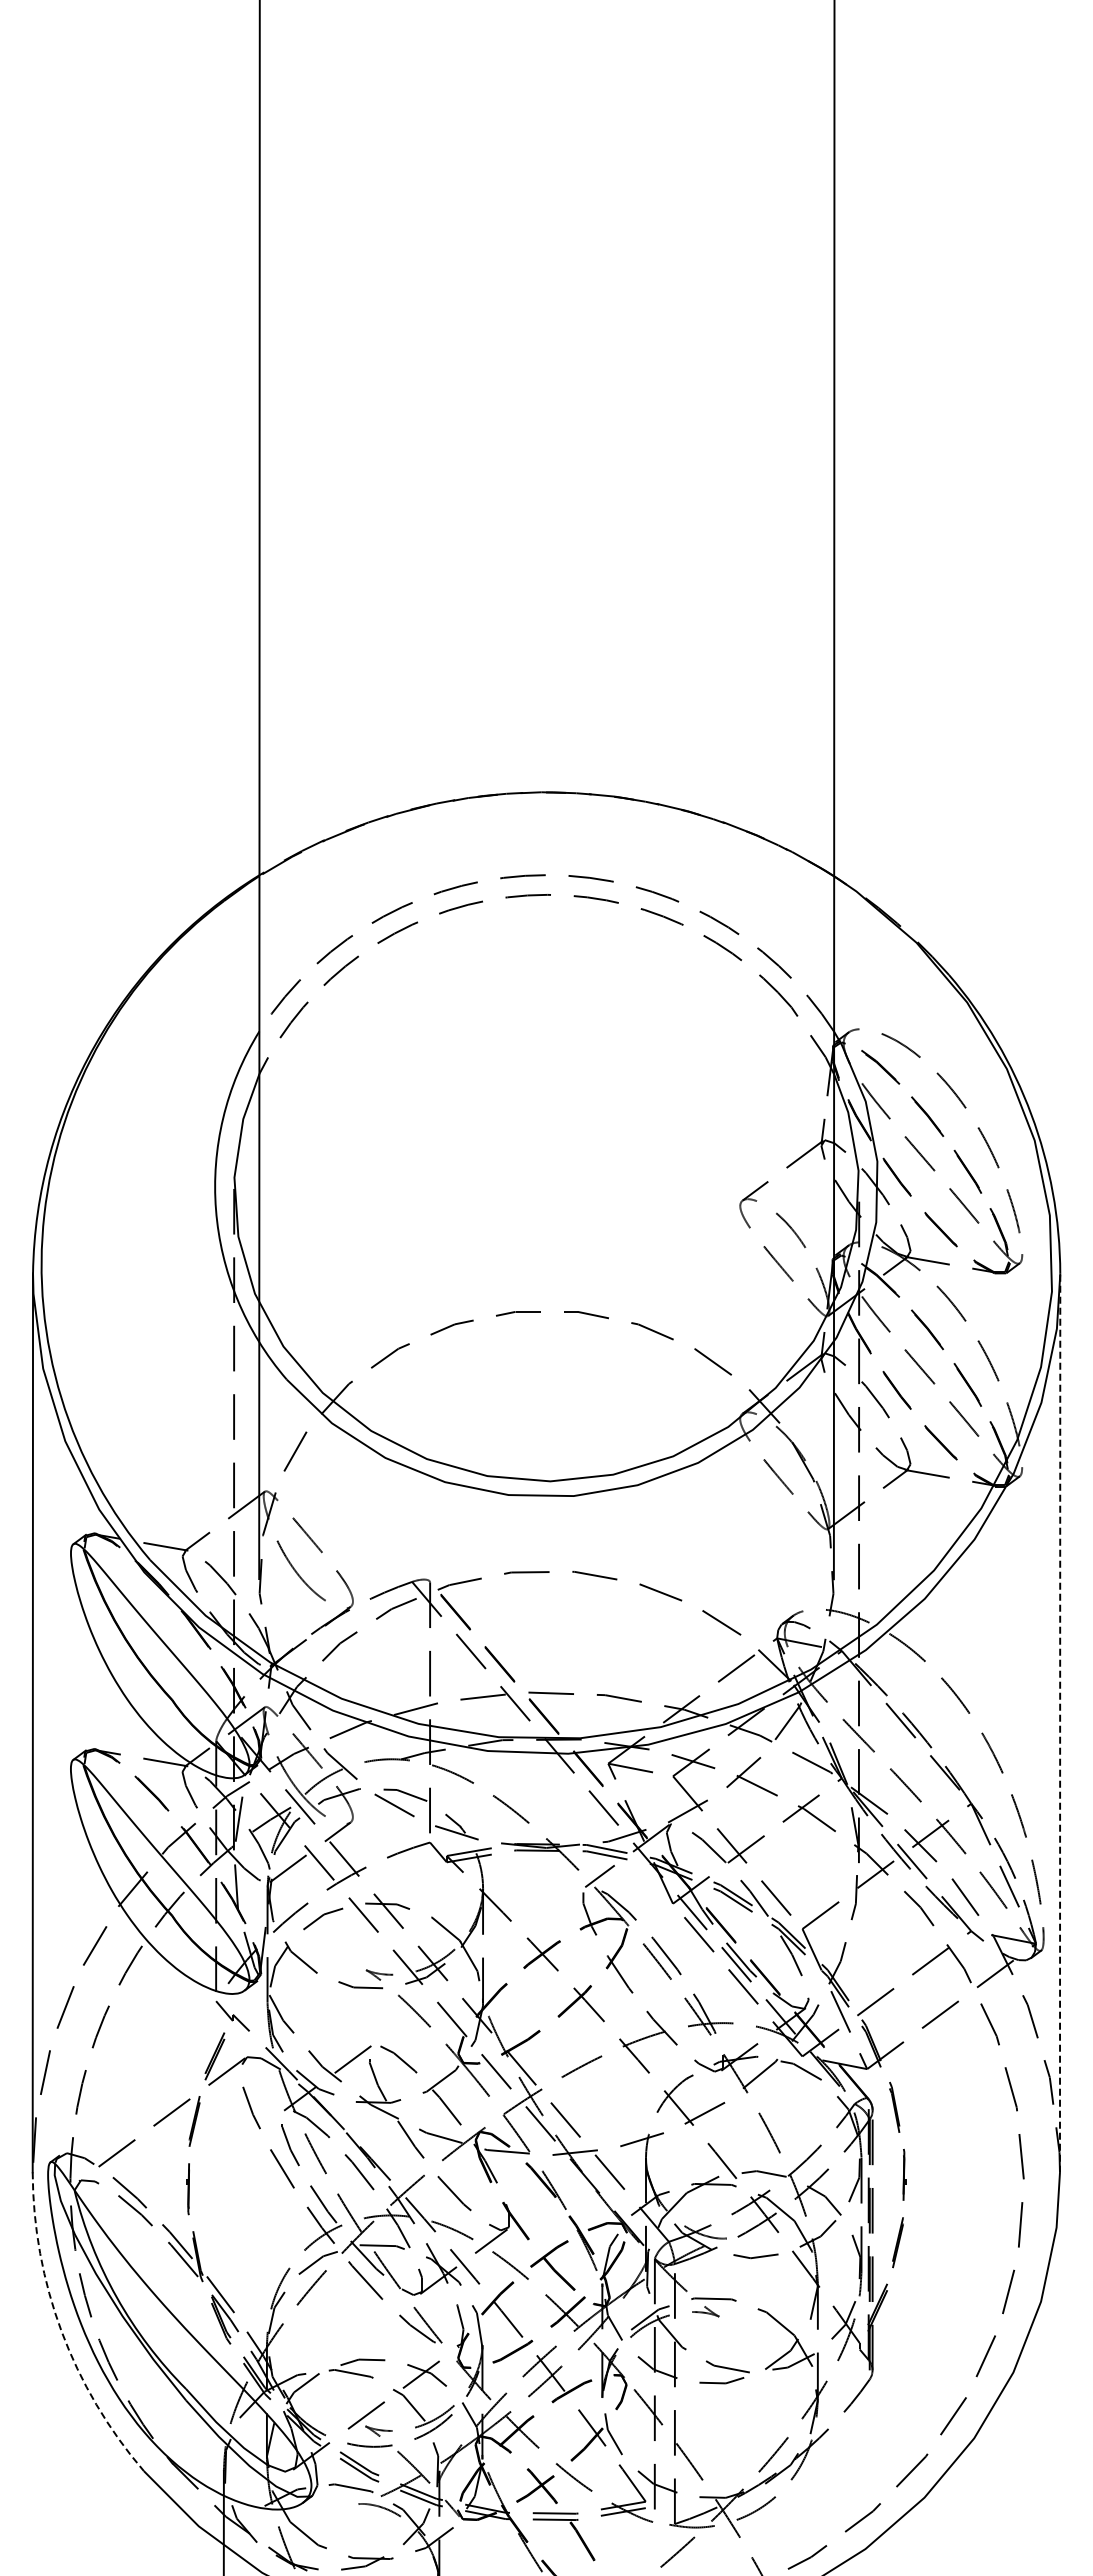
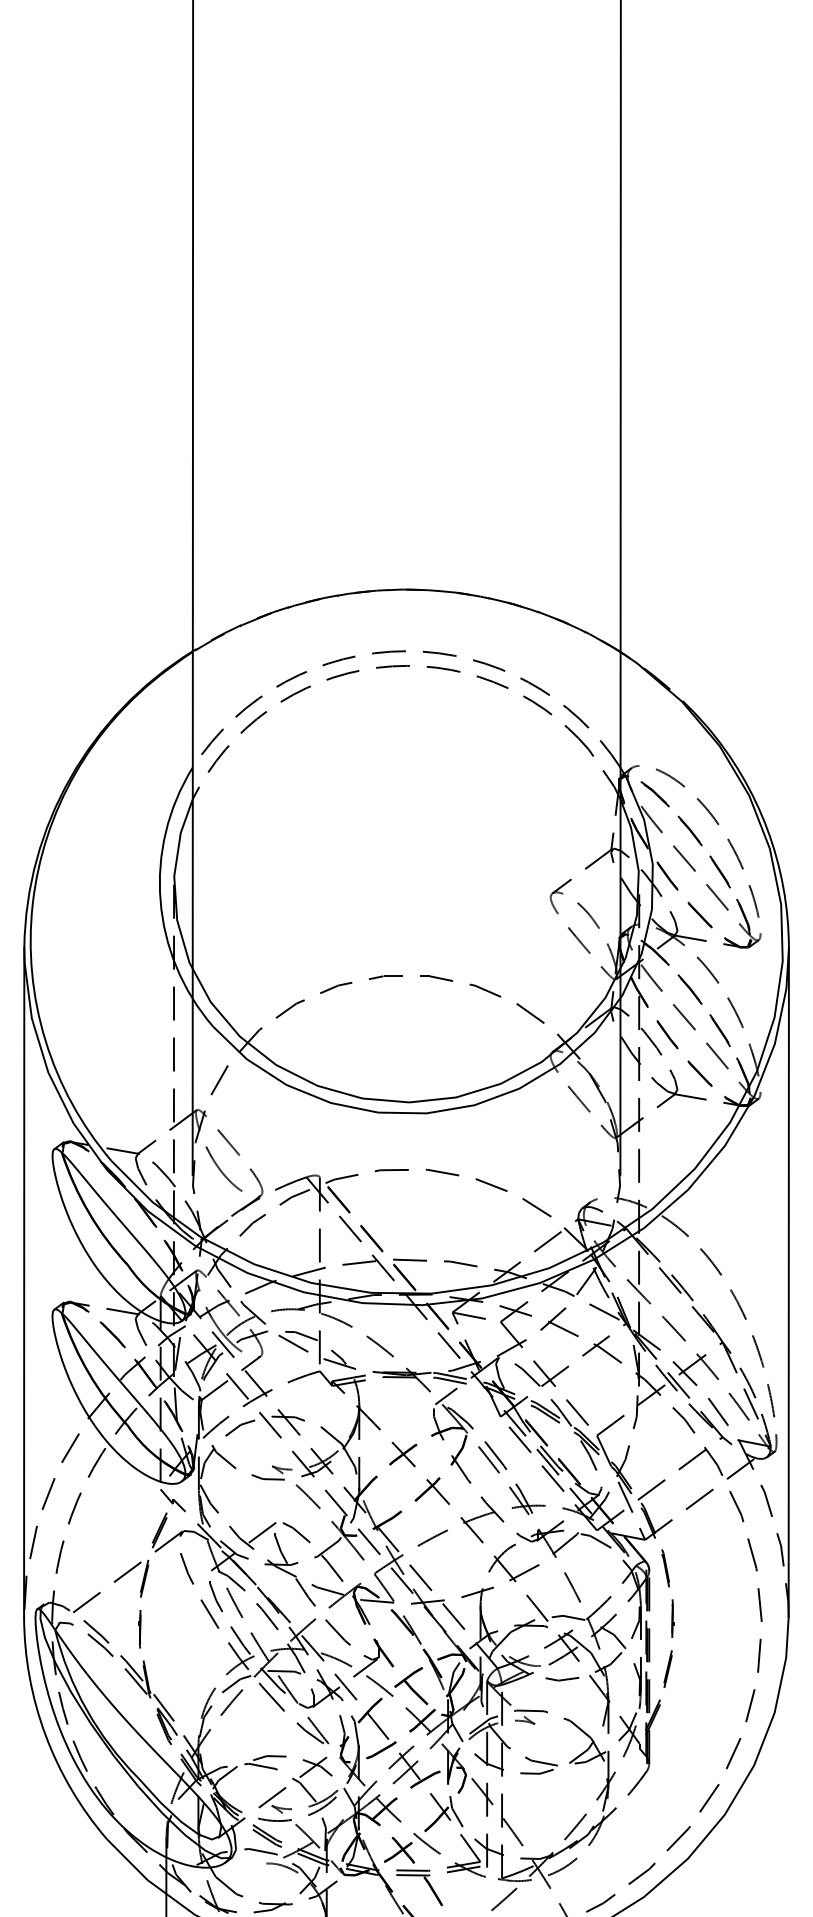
line: (1060, 1722) -> (789, 1281), dashed -> solid
arc: (61, 2331) -> (45, 1735), dashed -> solid

